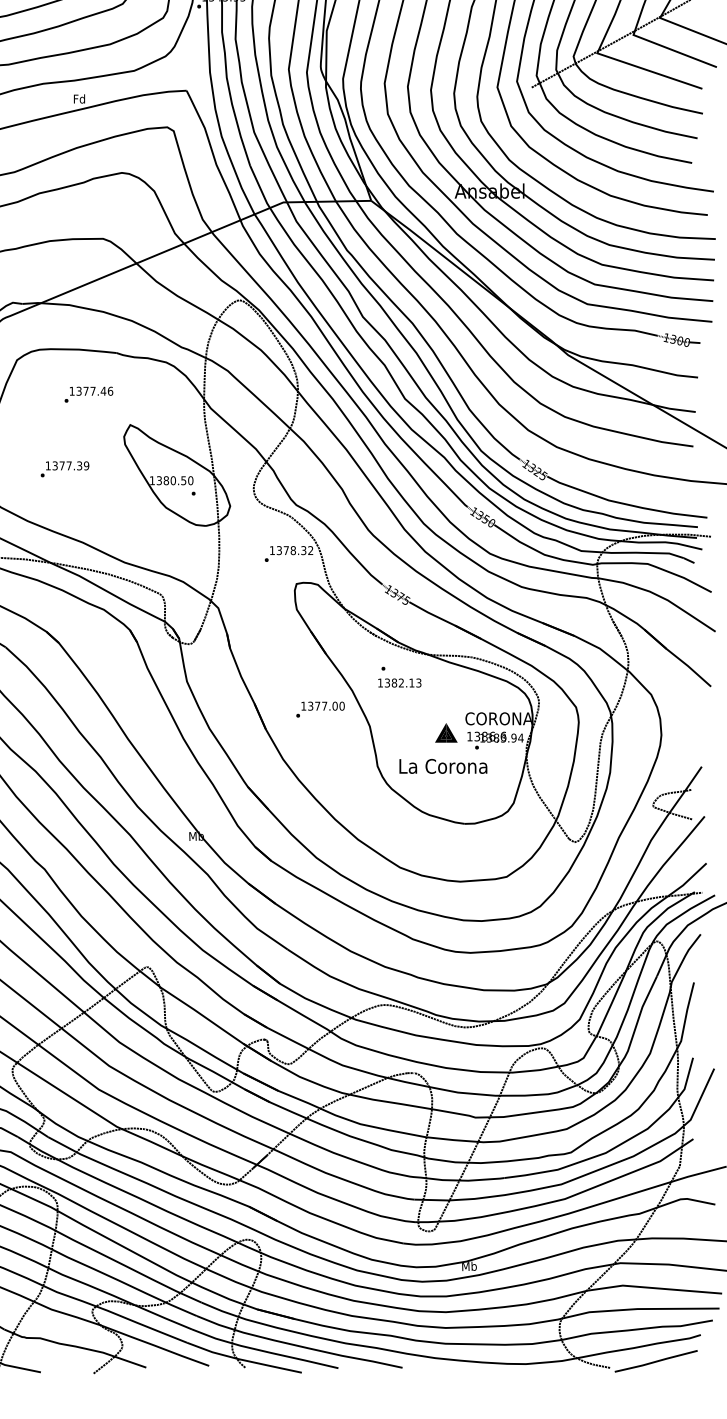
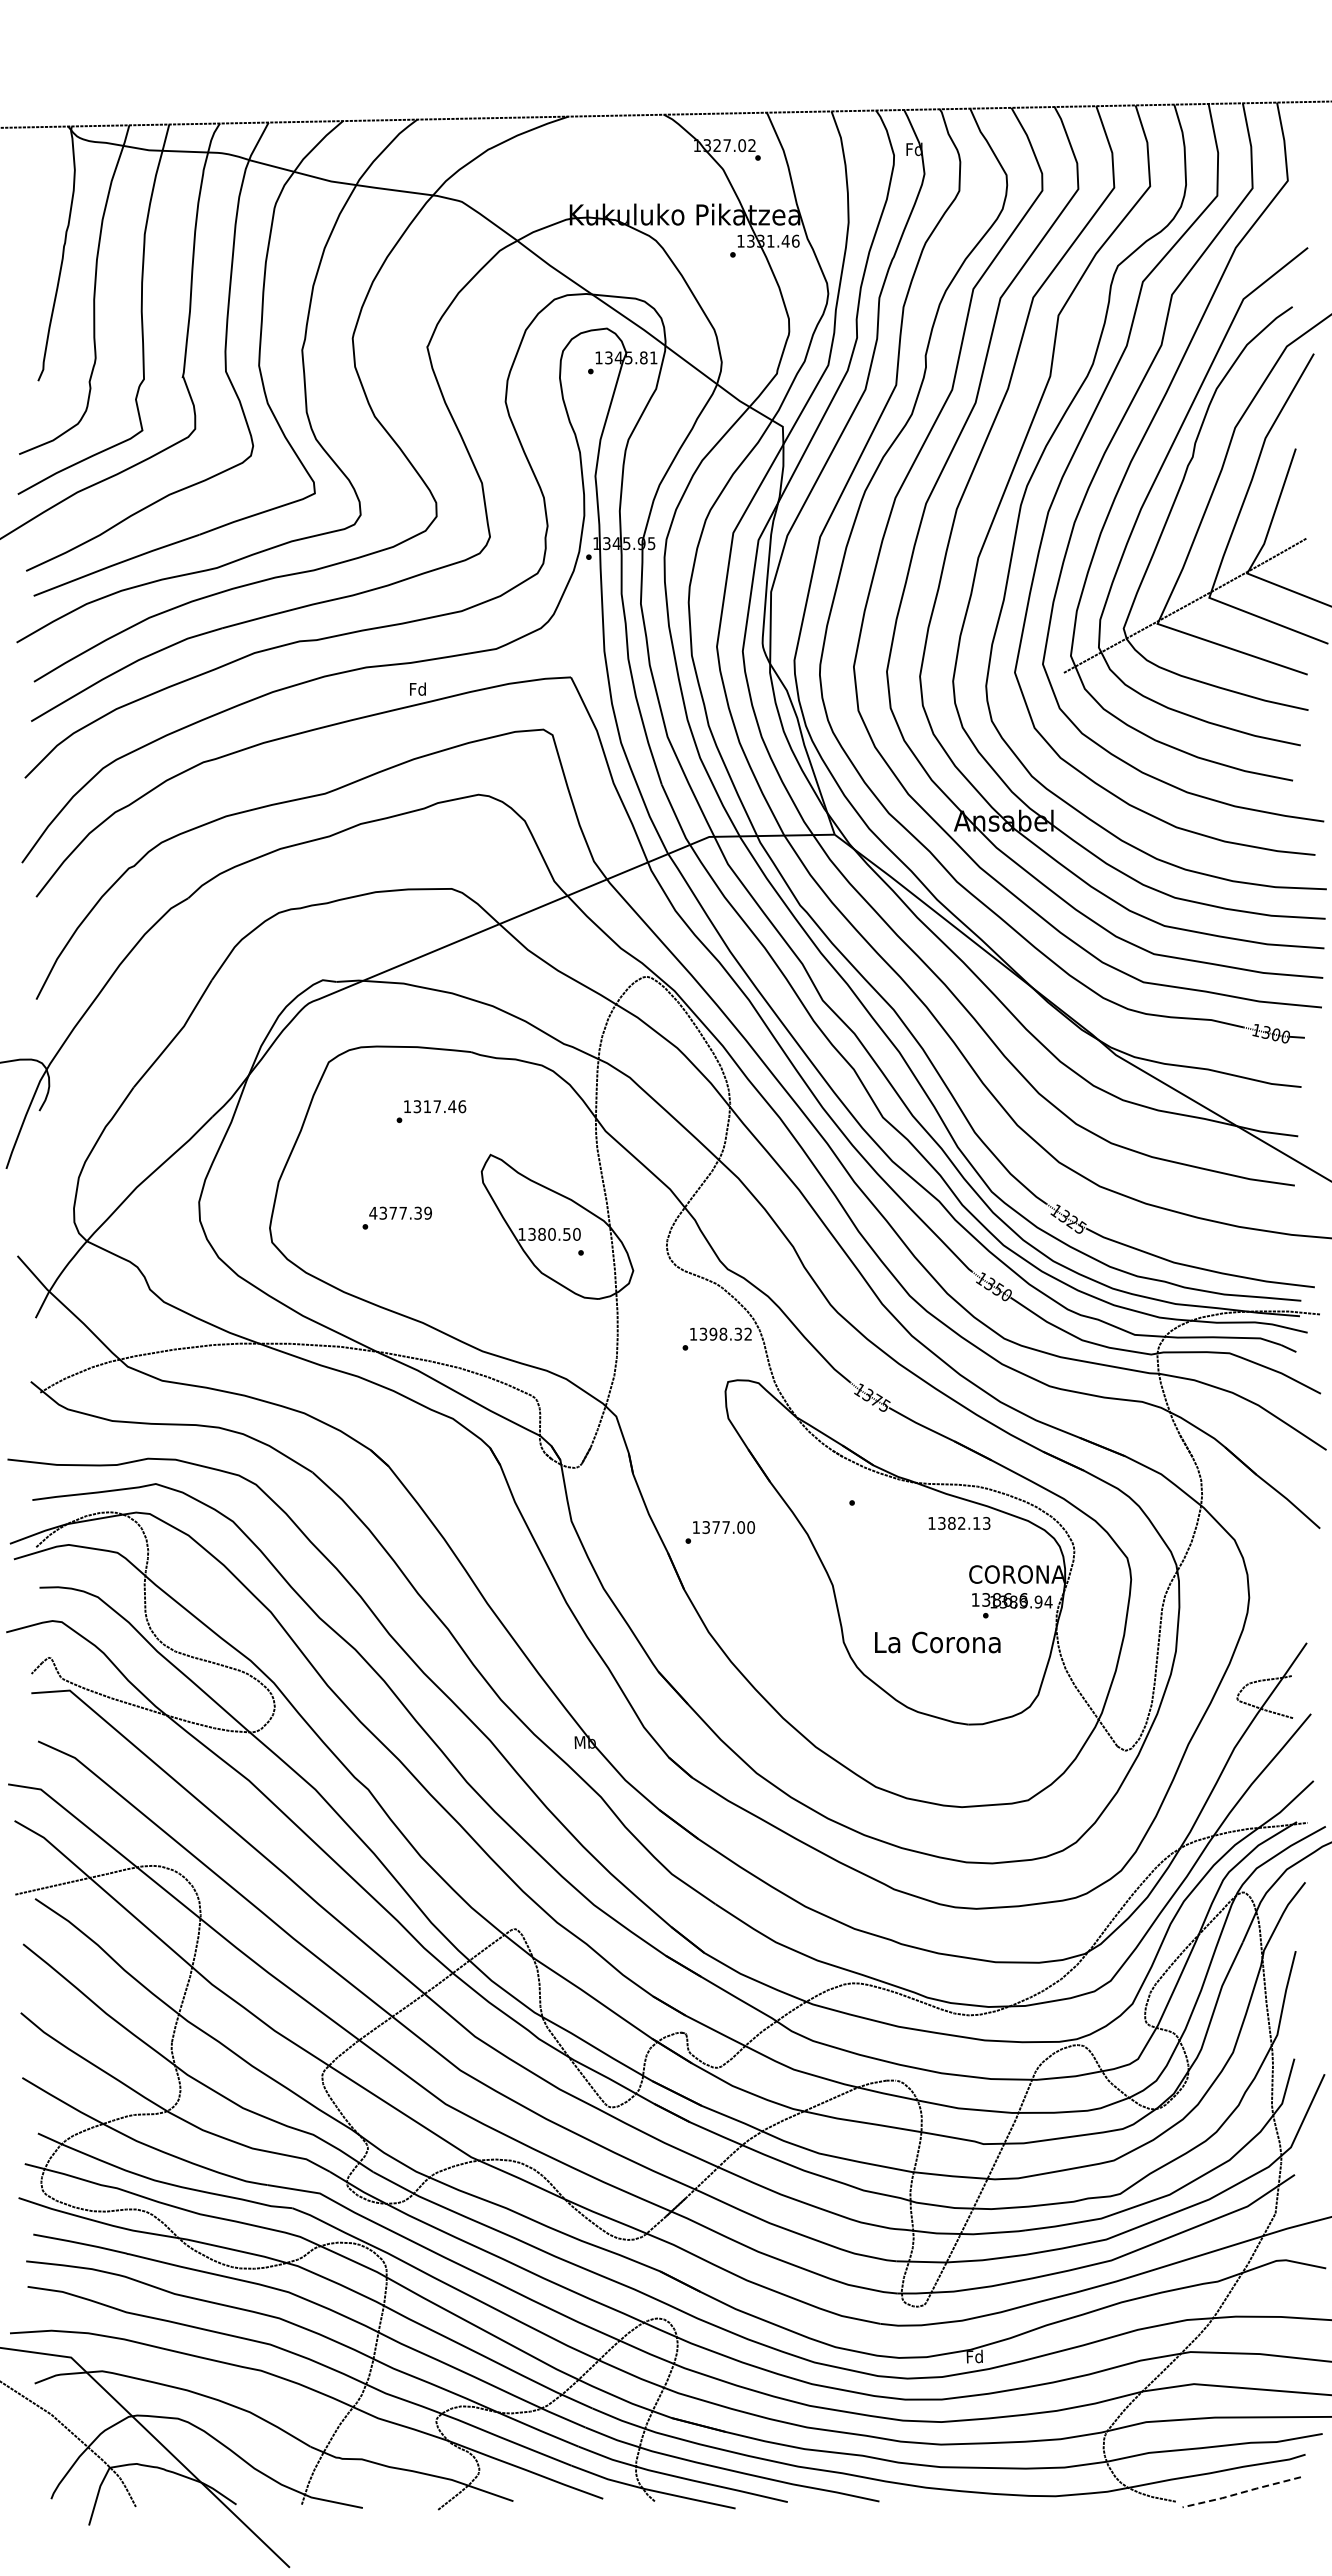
text: (85, 391) -> (426, 1106), 1377.46 -> 1317.46
text: (48, 466) -> (373, 1213), 1377.39 -> 4377.39
text: (286, 550) -> (713, 1333), 1378.32 -> 1398.32
text: (399, 683) -> (959, 1523), moved
text: (320, 709) -> (719, 1532), moved
part: (446, 732) -> (941, 1594), removed
text: (469, 1266) -> (974, 2356), Mb -> Fd
line: (656, 1361) -> (1241, 2492), solid -> dashed

